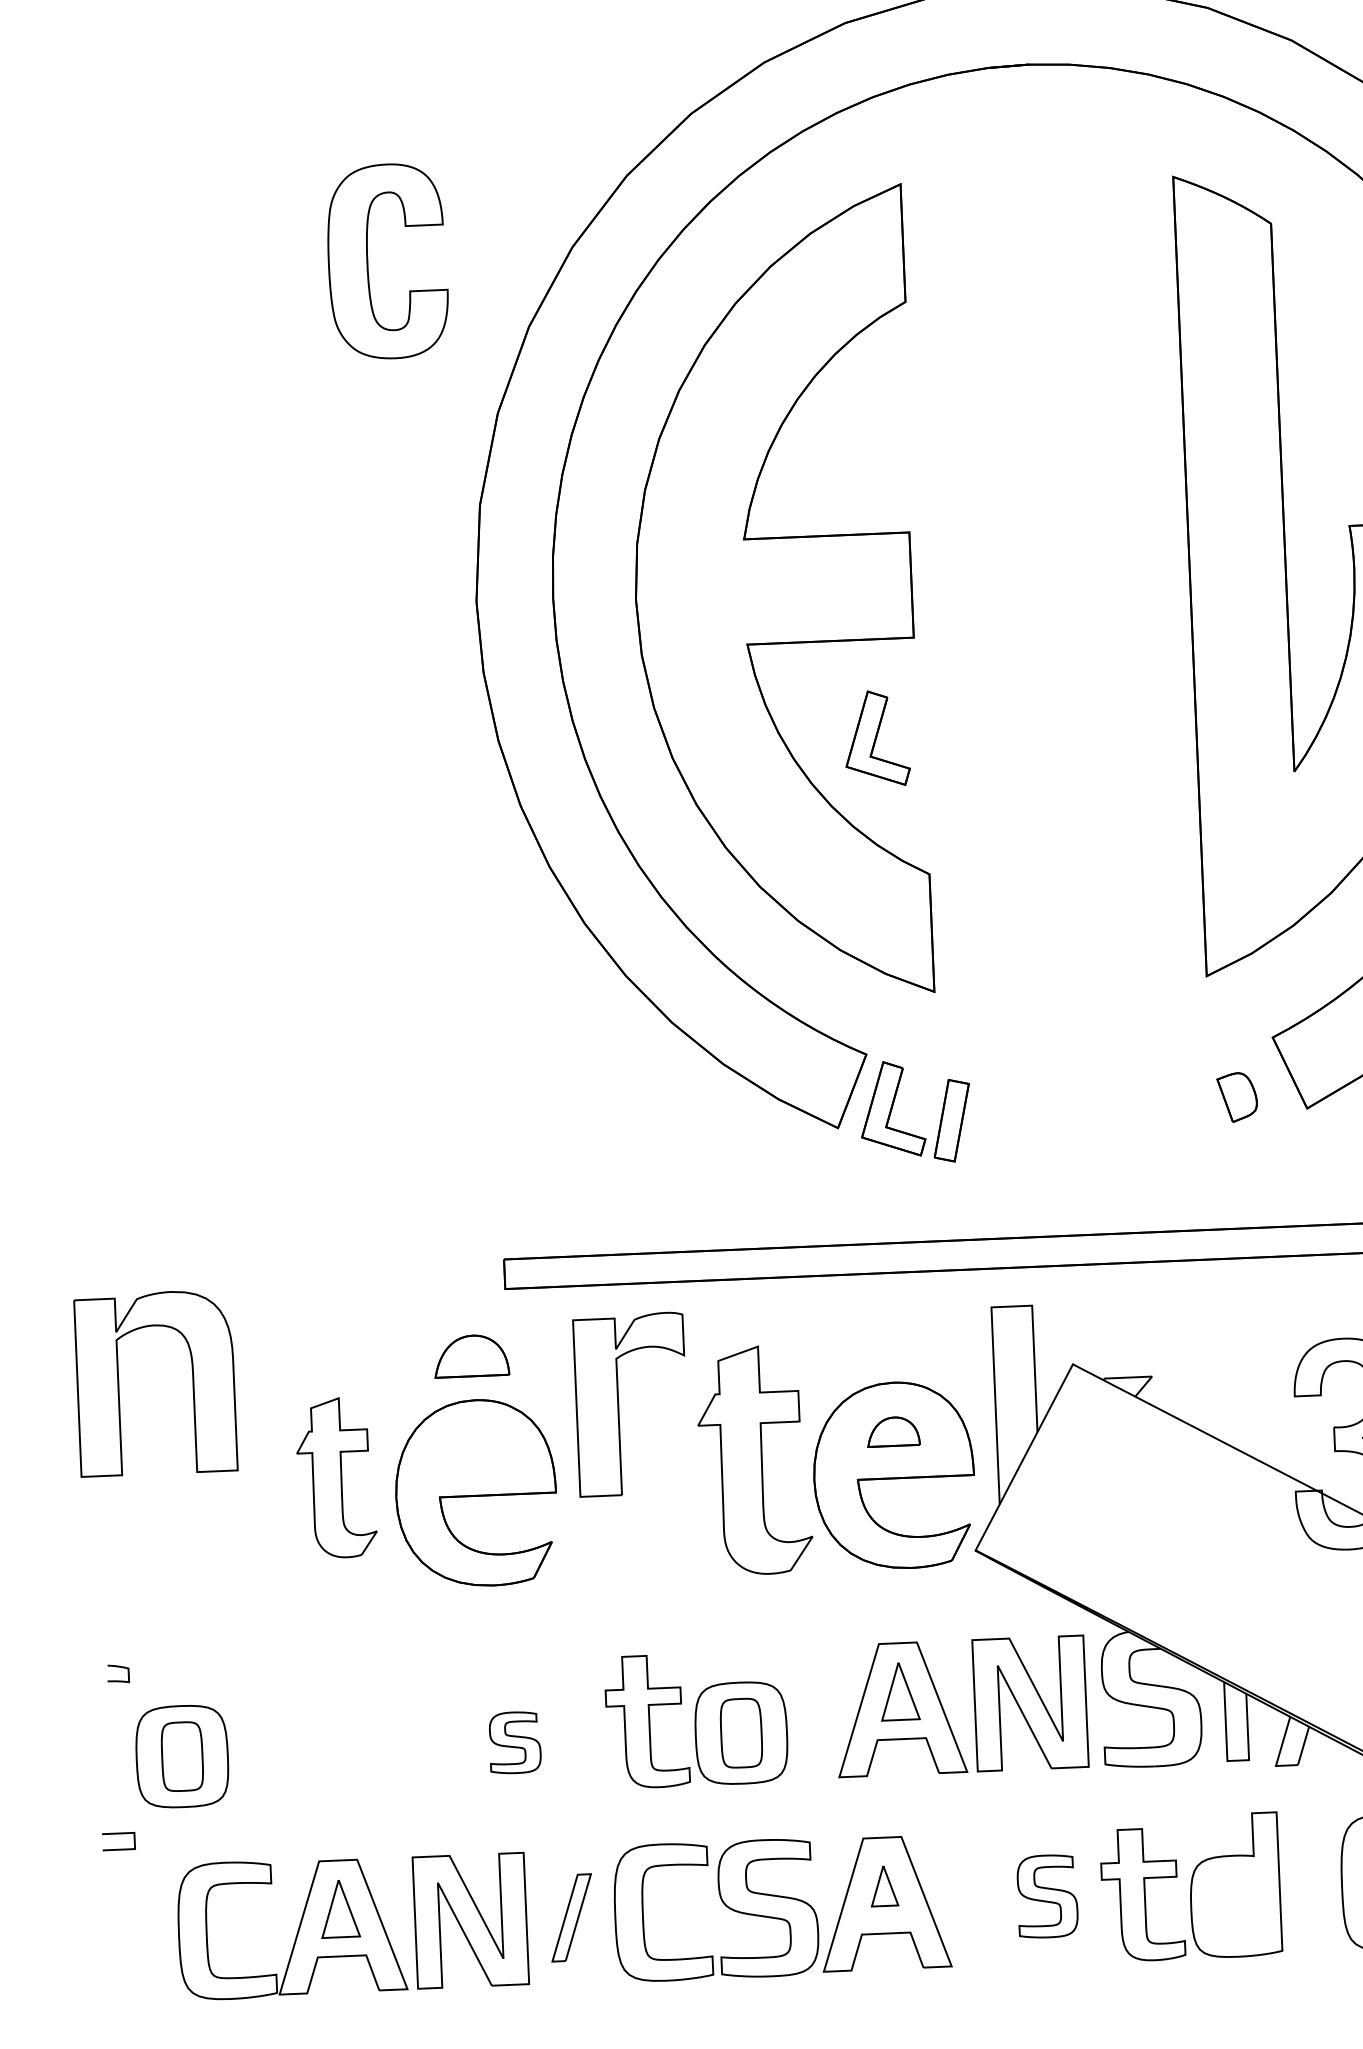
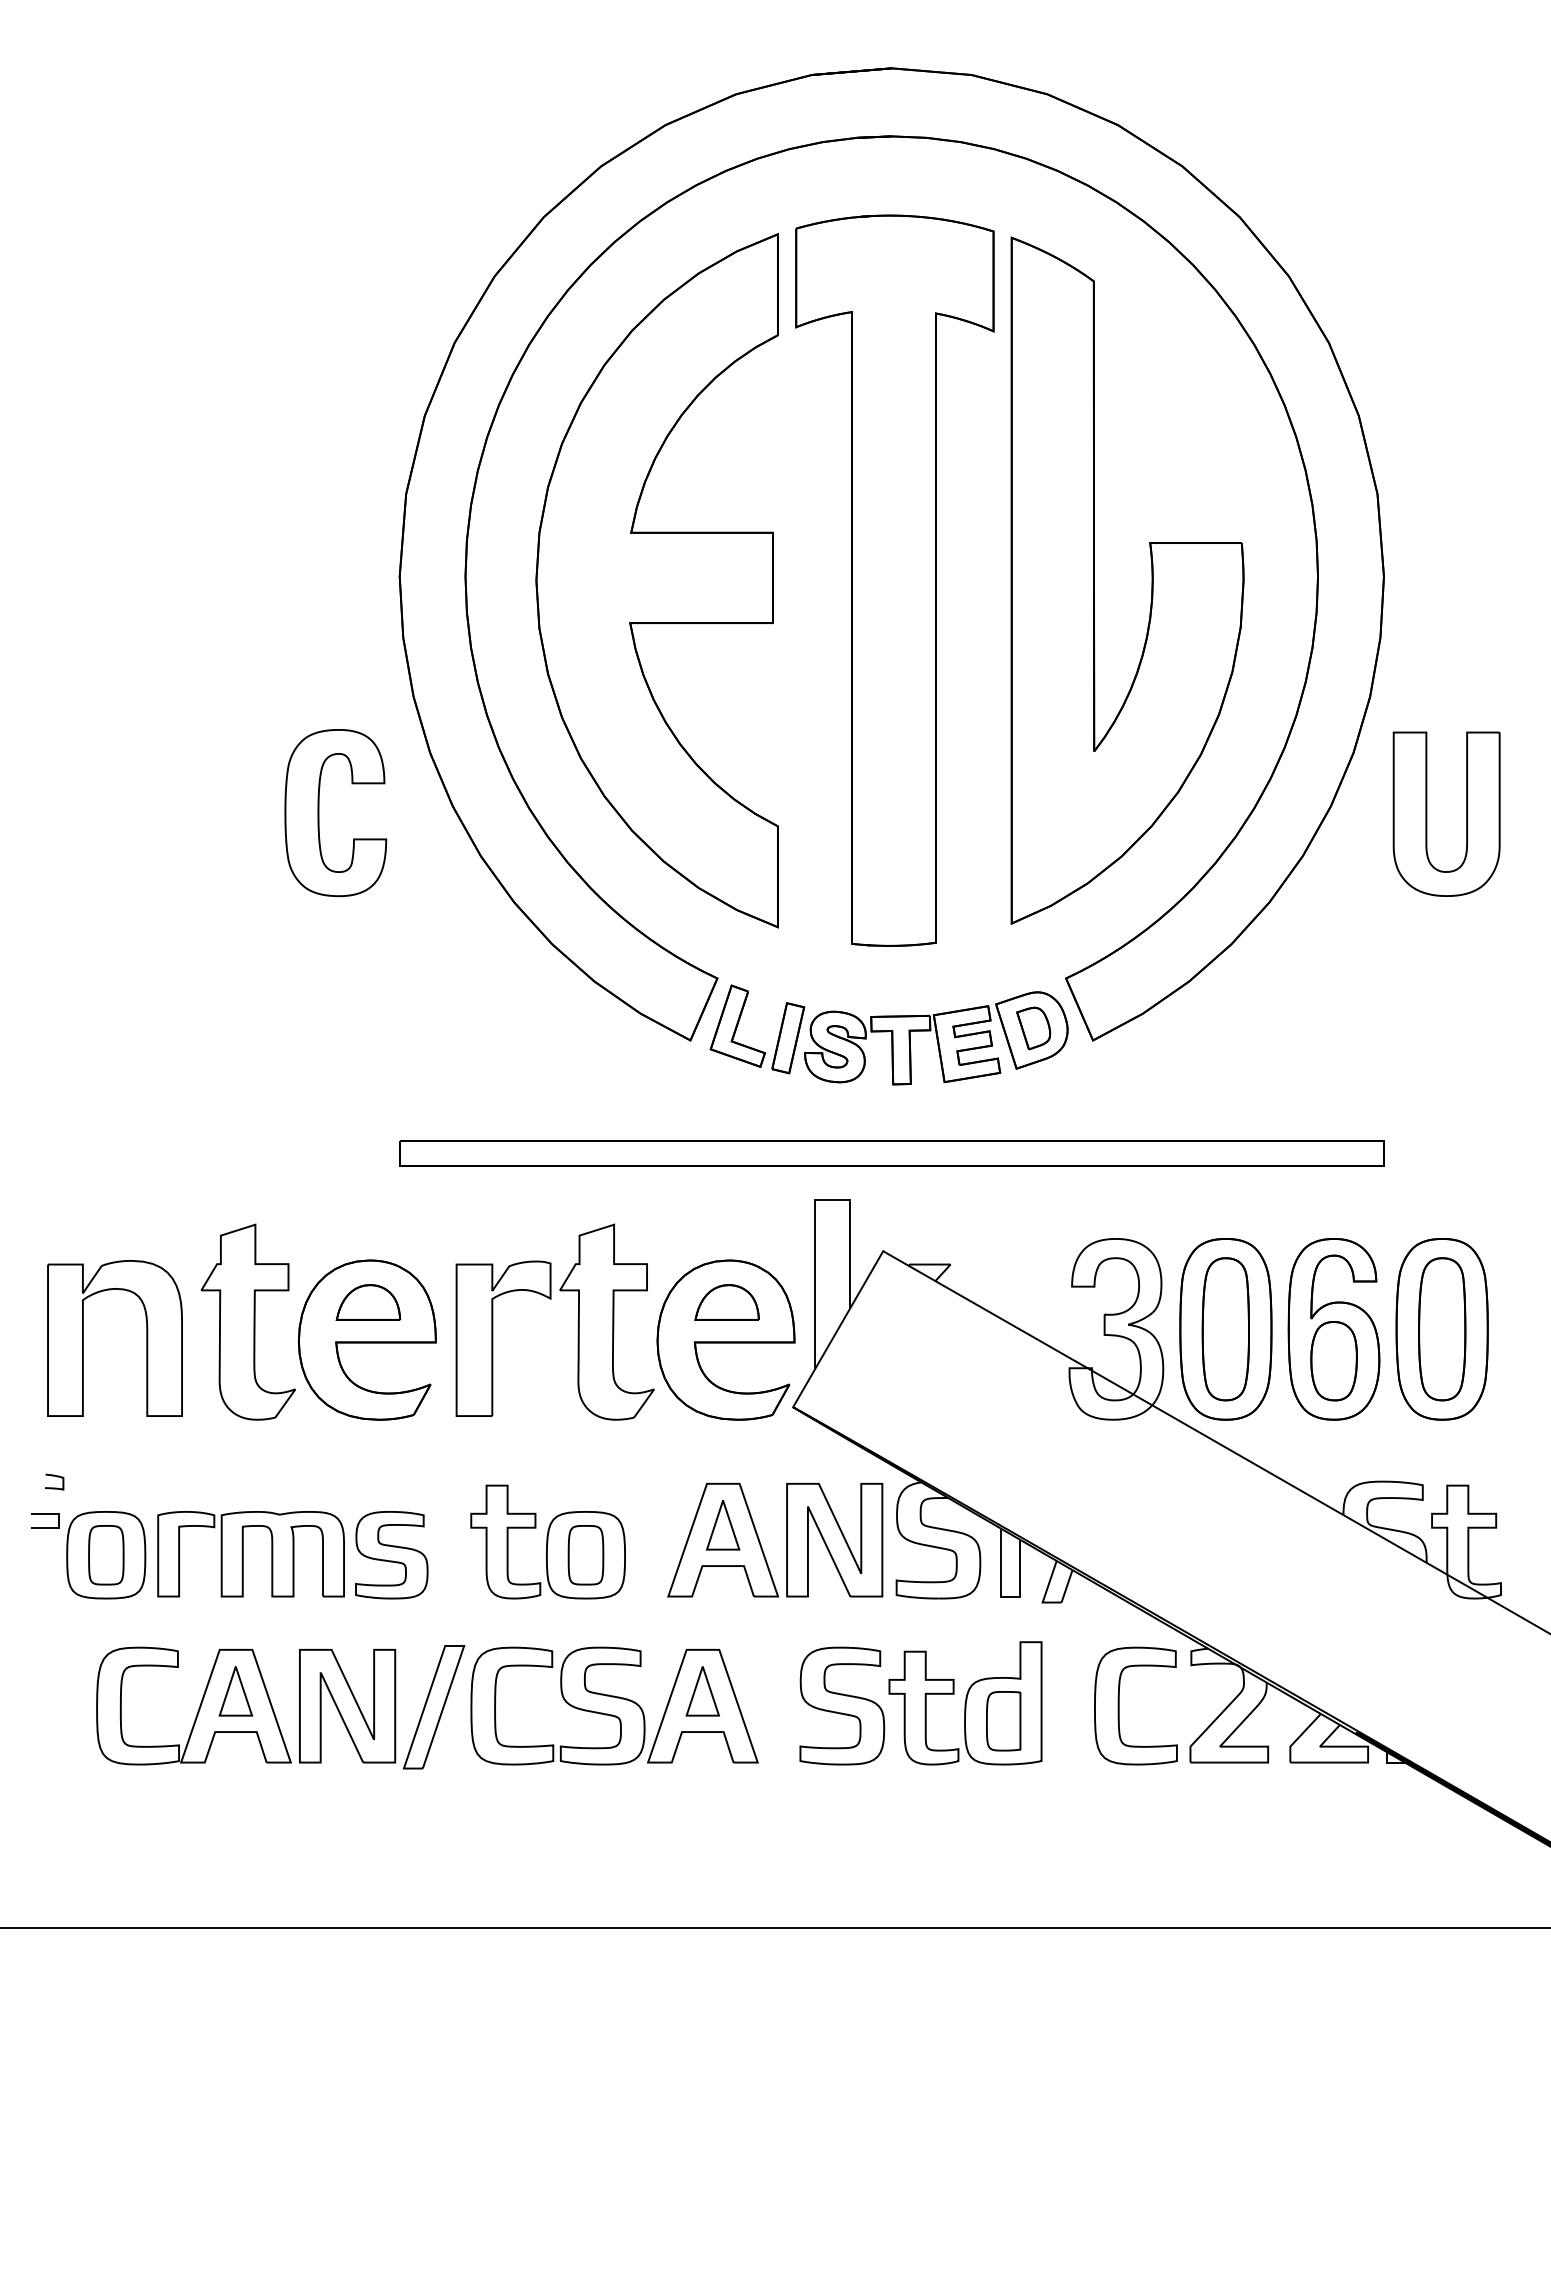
part: (368, 262) -> (319, 813), moved
part: (1053, 582) -> (894, 580), added
part: (876, 737) -> (737, 707), removed
part: (1124, 1113) -> (936, 1038), added
part: (471, 1356) -> (368, 1302), moved
part: (119, 1384) -> (83, 1338), moved
part: (619, 1404) -> (493, 1338), moved
part: (892, 1431) -> (726, 1302), size x1.43
part: (335, 1477) -> (247, 1321), size x1.43
part: (514, 1743) -> (391, 1555), size x1.67
part: (342, 1749) -> (243, 1554), added
line: (119, 1834) -> (45, 1514), moved
part: (883, 1886) -> (702, 1691), size x1.43
part: (1047, 1895) -> (842, 1705), size x1.67
part: (1236, 1906) -> (1003, 1721), added
part: (571, 1918) -> (433, 1707), size x1.67

